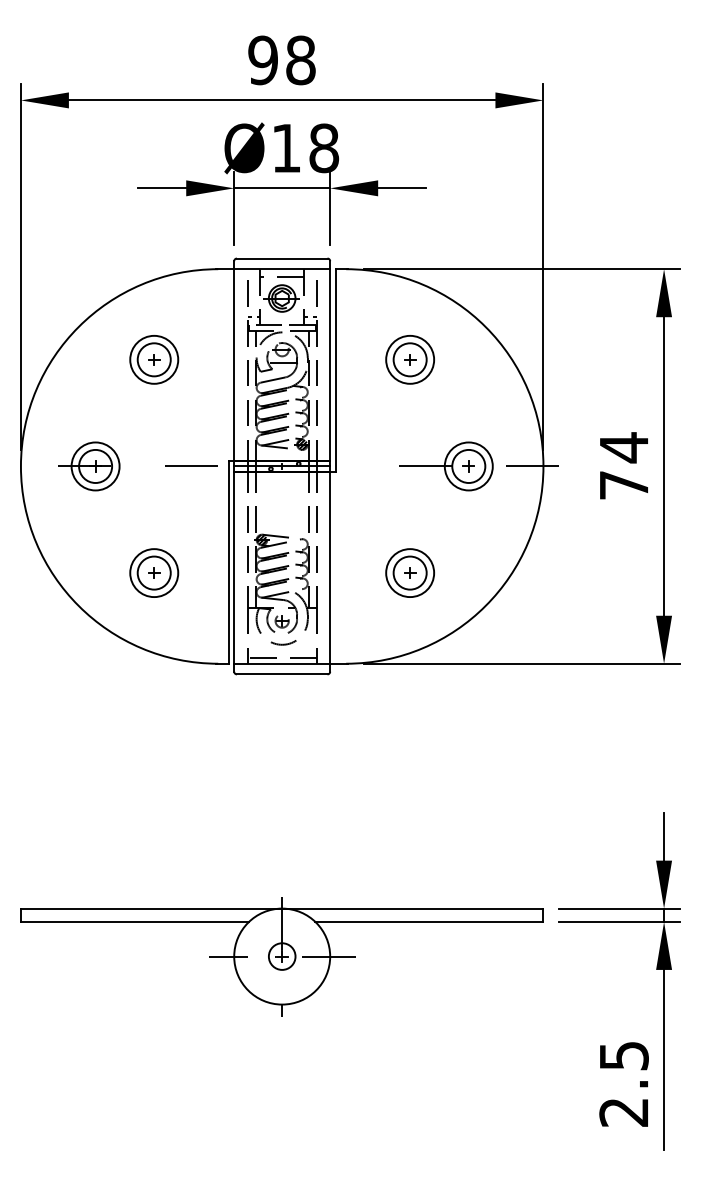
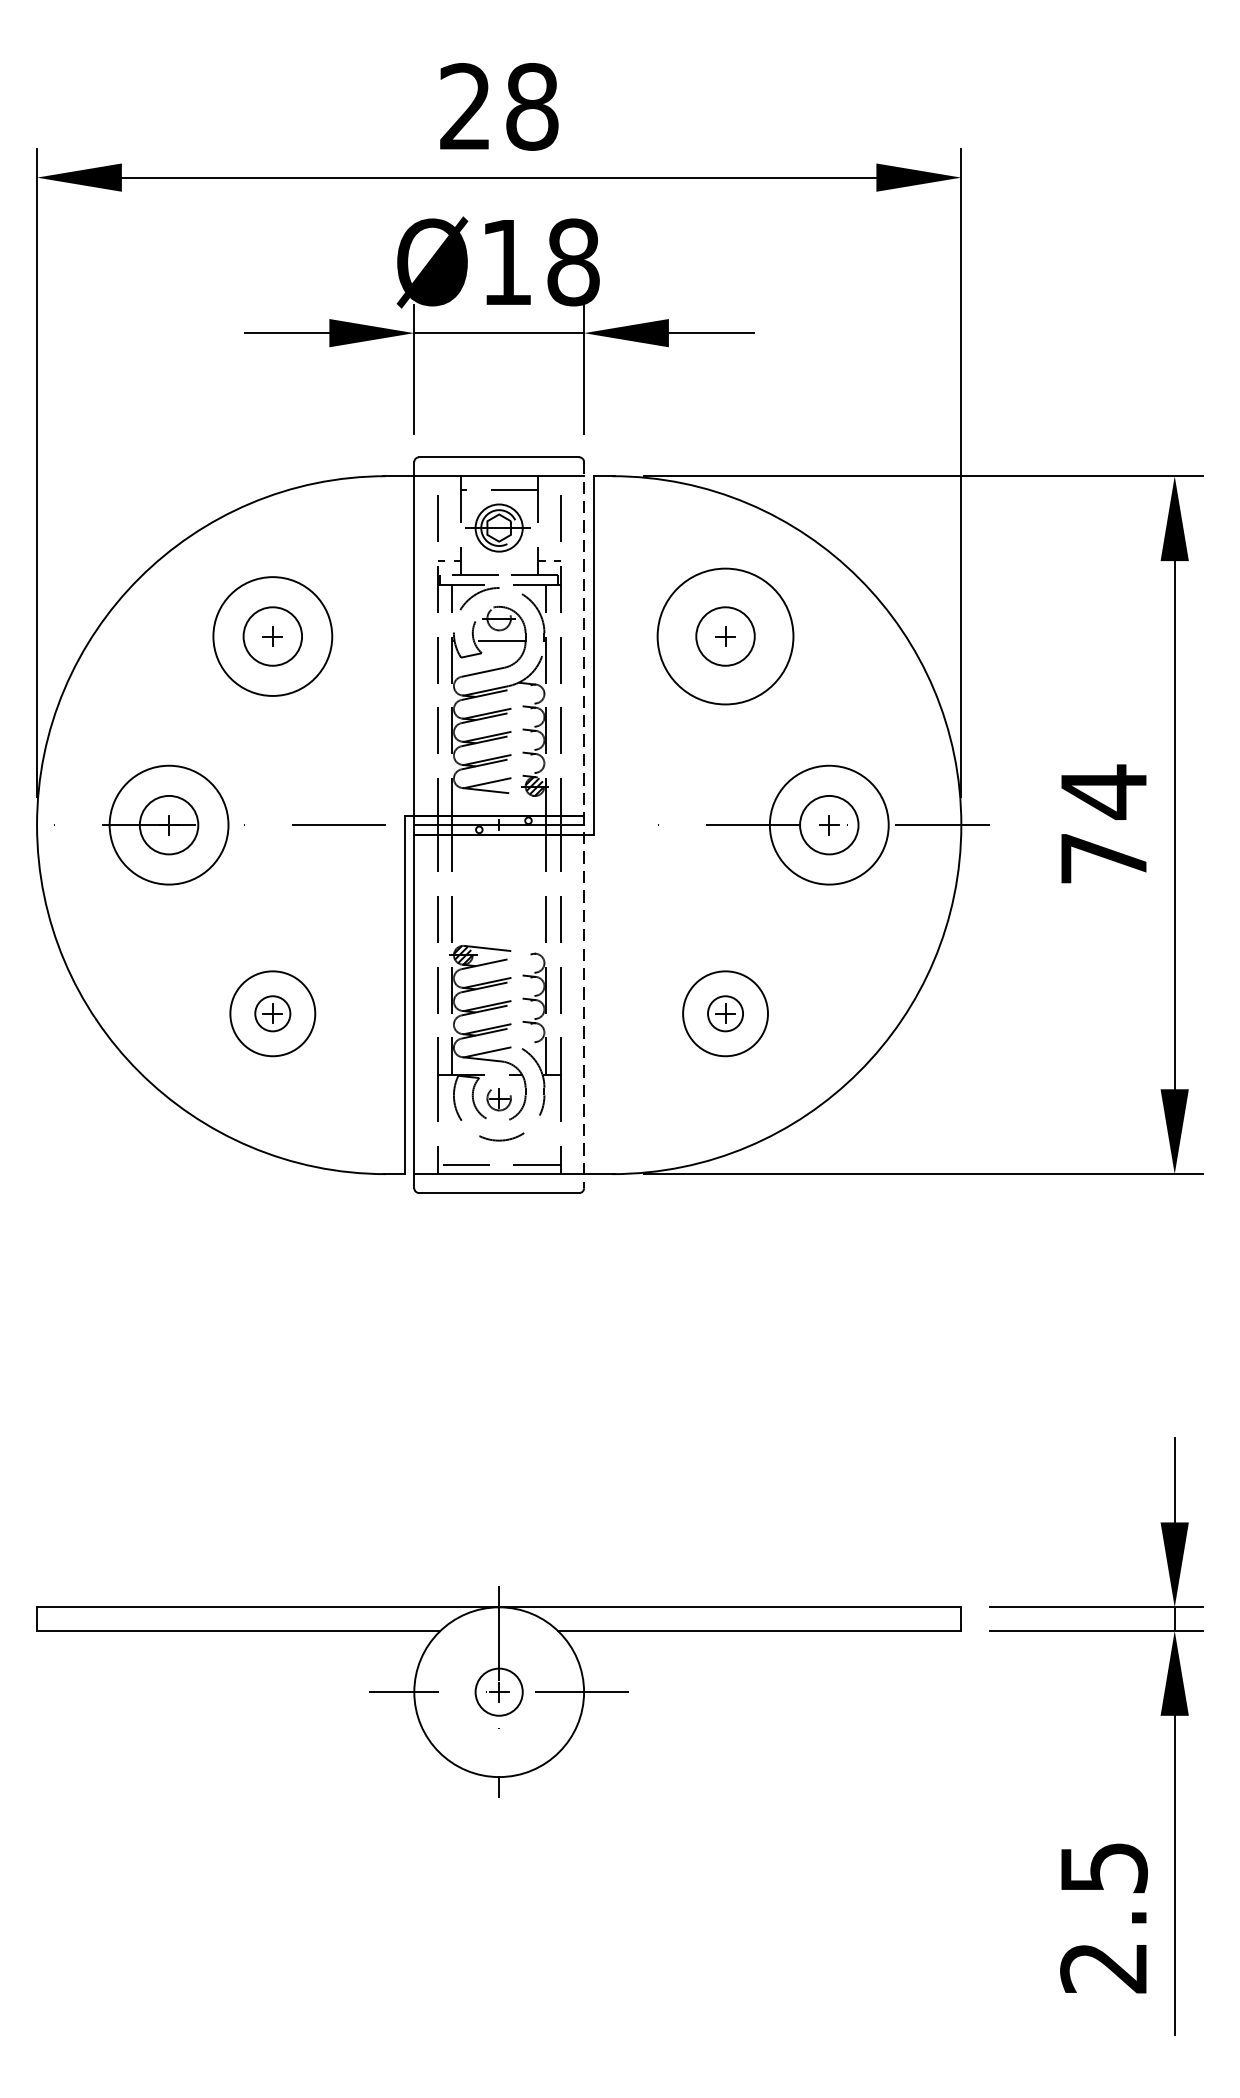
text: (262, 60) -> (464, 107), 98 -> 28
circle: (154, 359) -> (273, 635), size x1.4
circle: (410, 359) -> (726, 635), size x1.6
circle: (95, 466) -> (168, 825), size x1.4
line: (330, 466) -> (584, 825), solid -> dashed
circle: (468, 466) -> (828, 825), size x1.4
circle: (153, 572) -> (271, 1012), size x0.6
circle: (409, 572) -> (724, 1012), size x0.6

